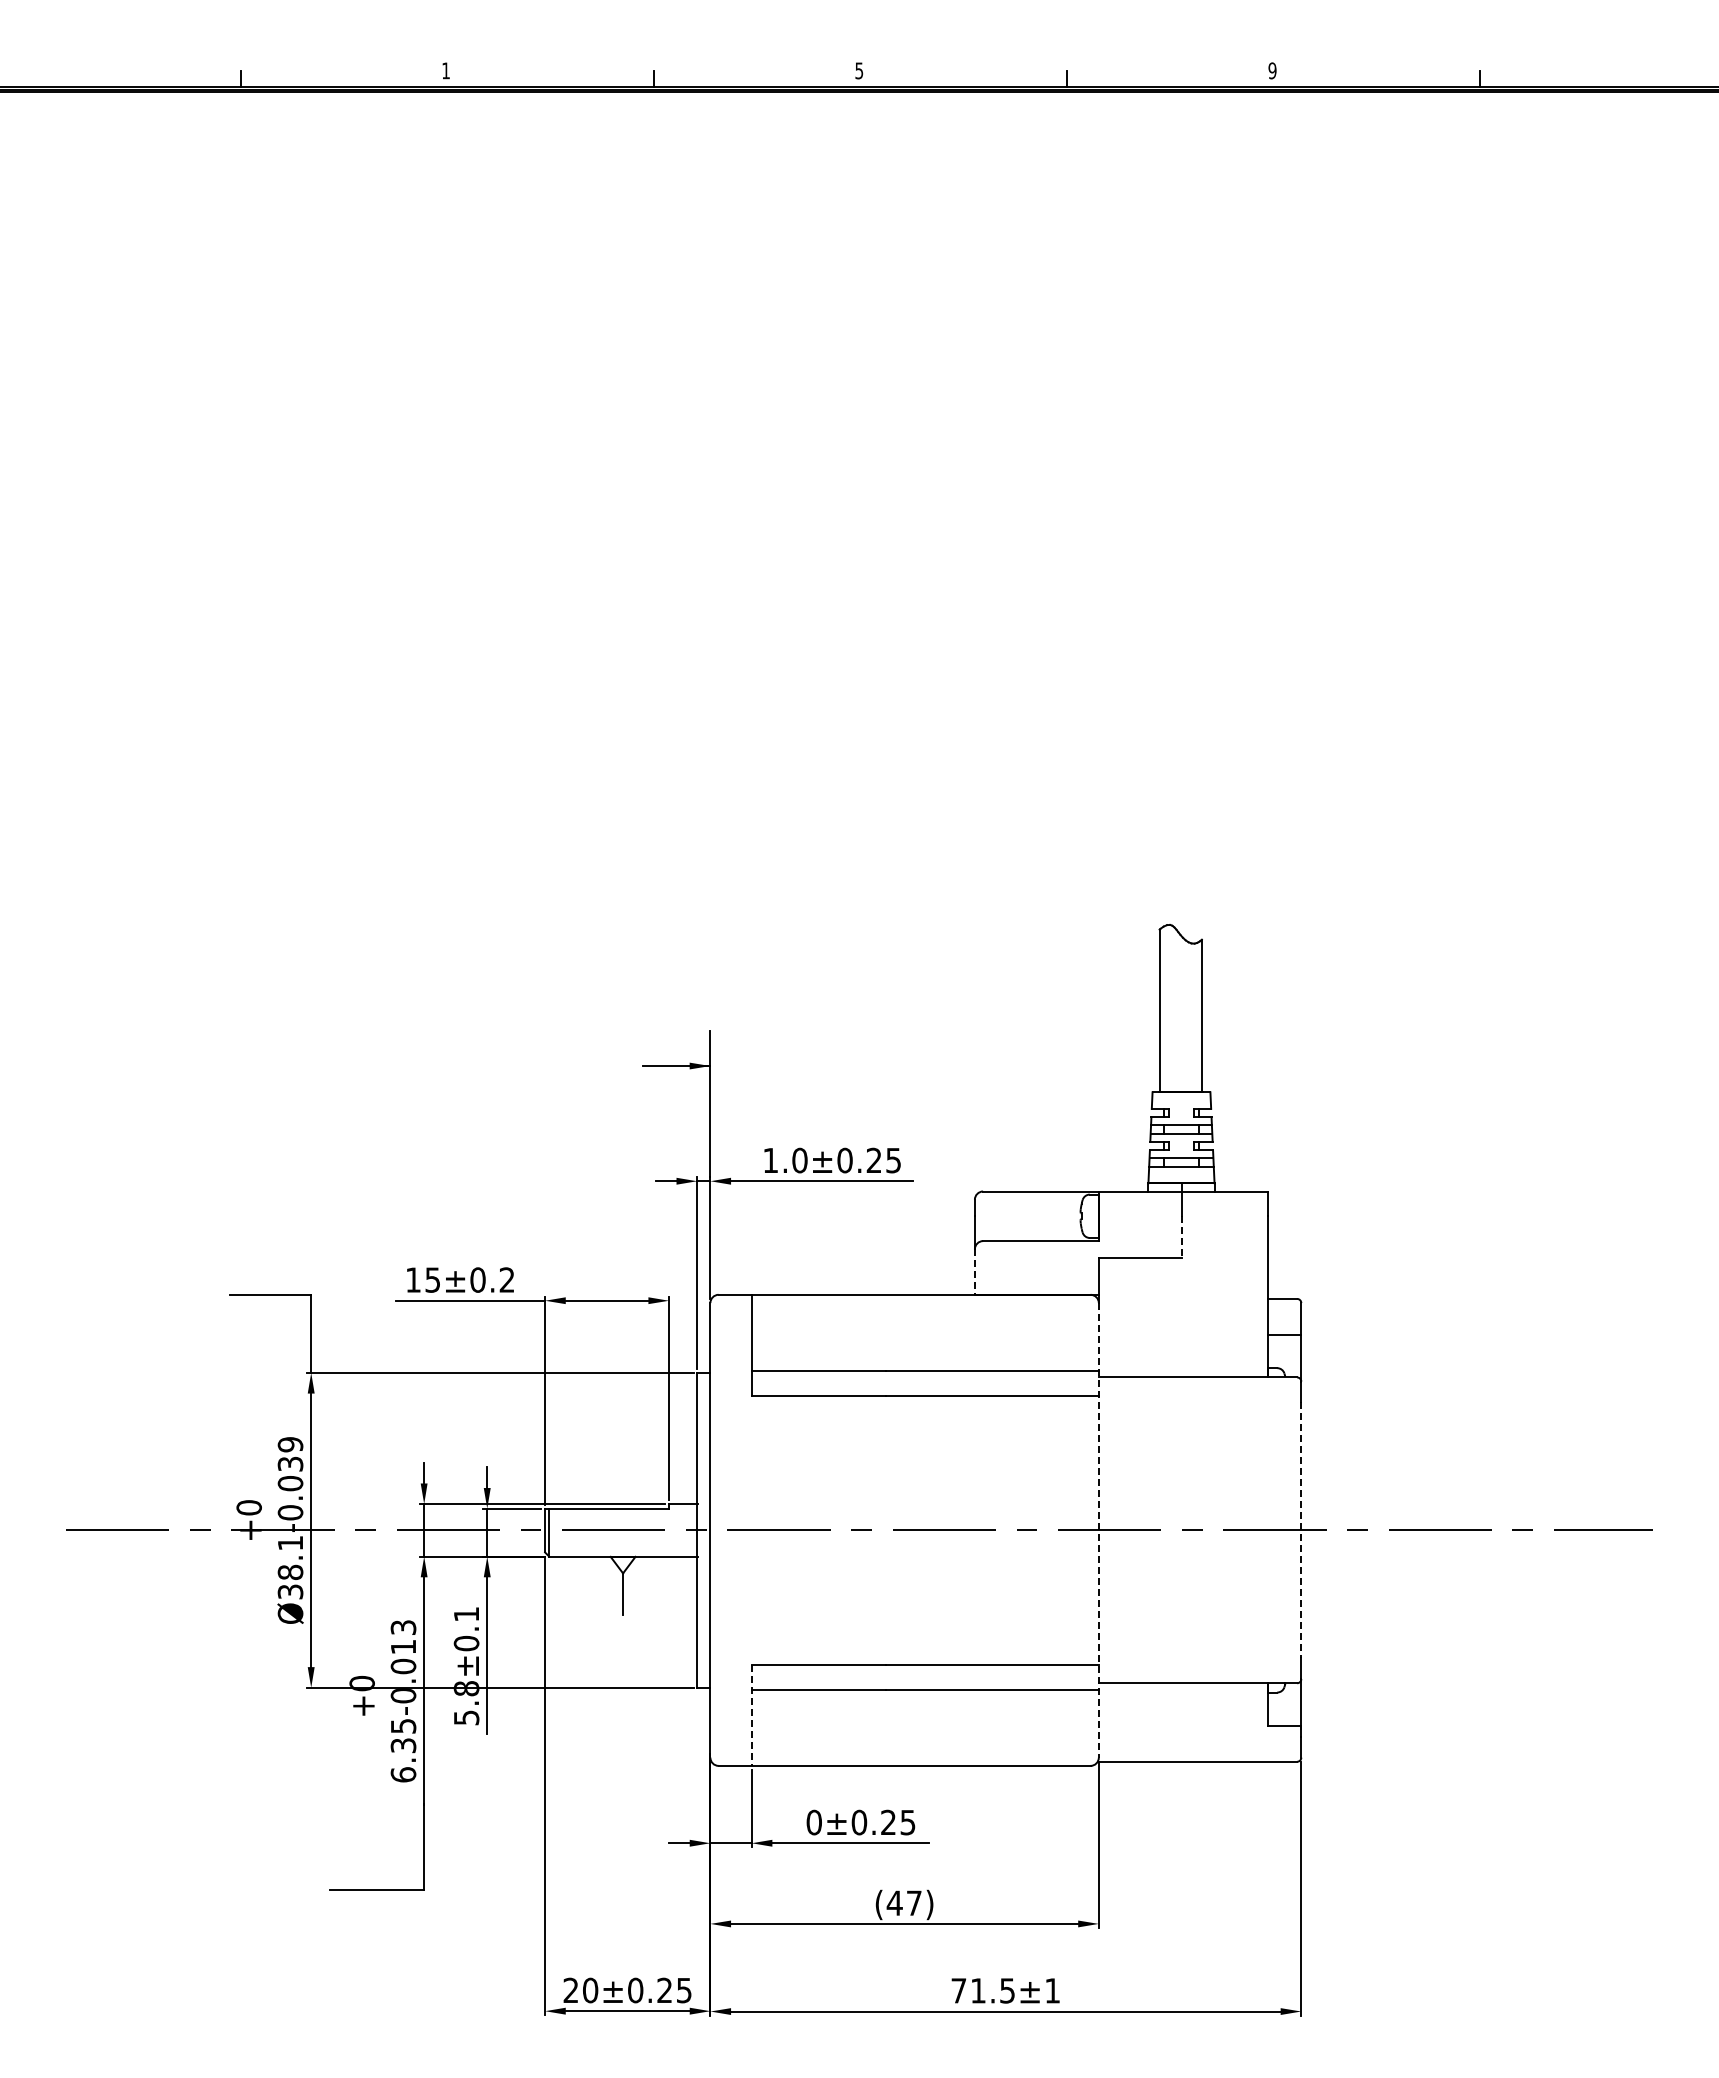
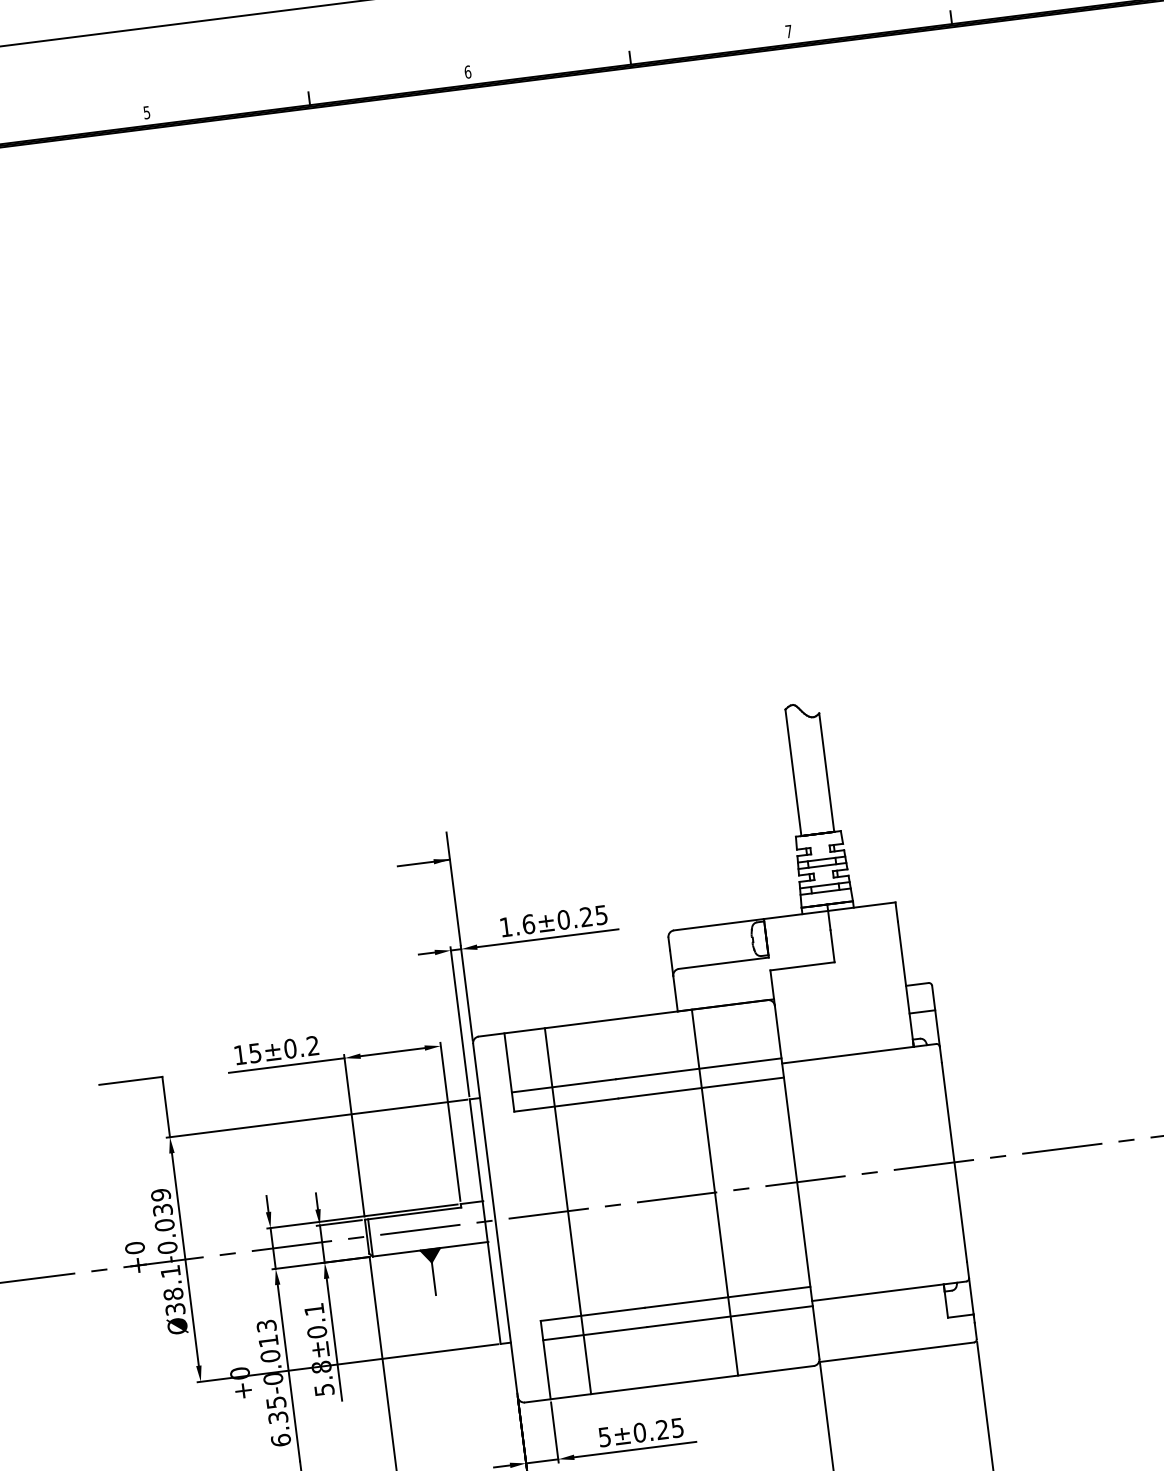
text: (445, 70) -> (146, 112), 1 -> 5
text: (859, 70) -> (468, 71), 5 -> 6
text: (1272, 70) -> (788, 31), 9 -> 7
text: (799, 1160) -> (528, 924), 1.0±0.25 -> 1.6±0.25
line: (1181, 1236) -> (832, 945), dashed -> solid
line: (974, 1272) -> (675, 994), dashed -> solid
line: (803, 1529) -> (567, 1210), added
line: (993, 1529) -> (715, 1191), added
line: (1098, 1530) -> (796, 1182), dashed -> solid
line: (1301, 1530) -> (954, 1162), dashed -> solid
fill: (622, 1564) -> (430, 1255), added
line: (751, 1715) -> (545, 1360), dashed -> solid
text: (813, 1822) -> (604, 1437), 0±0.25 -> 5±0.25

